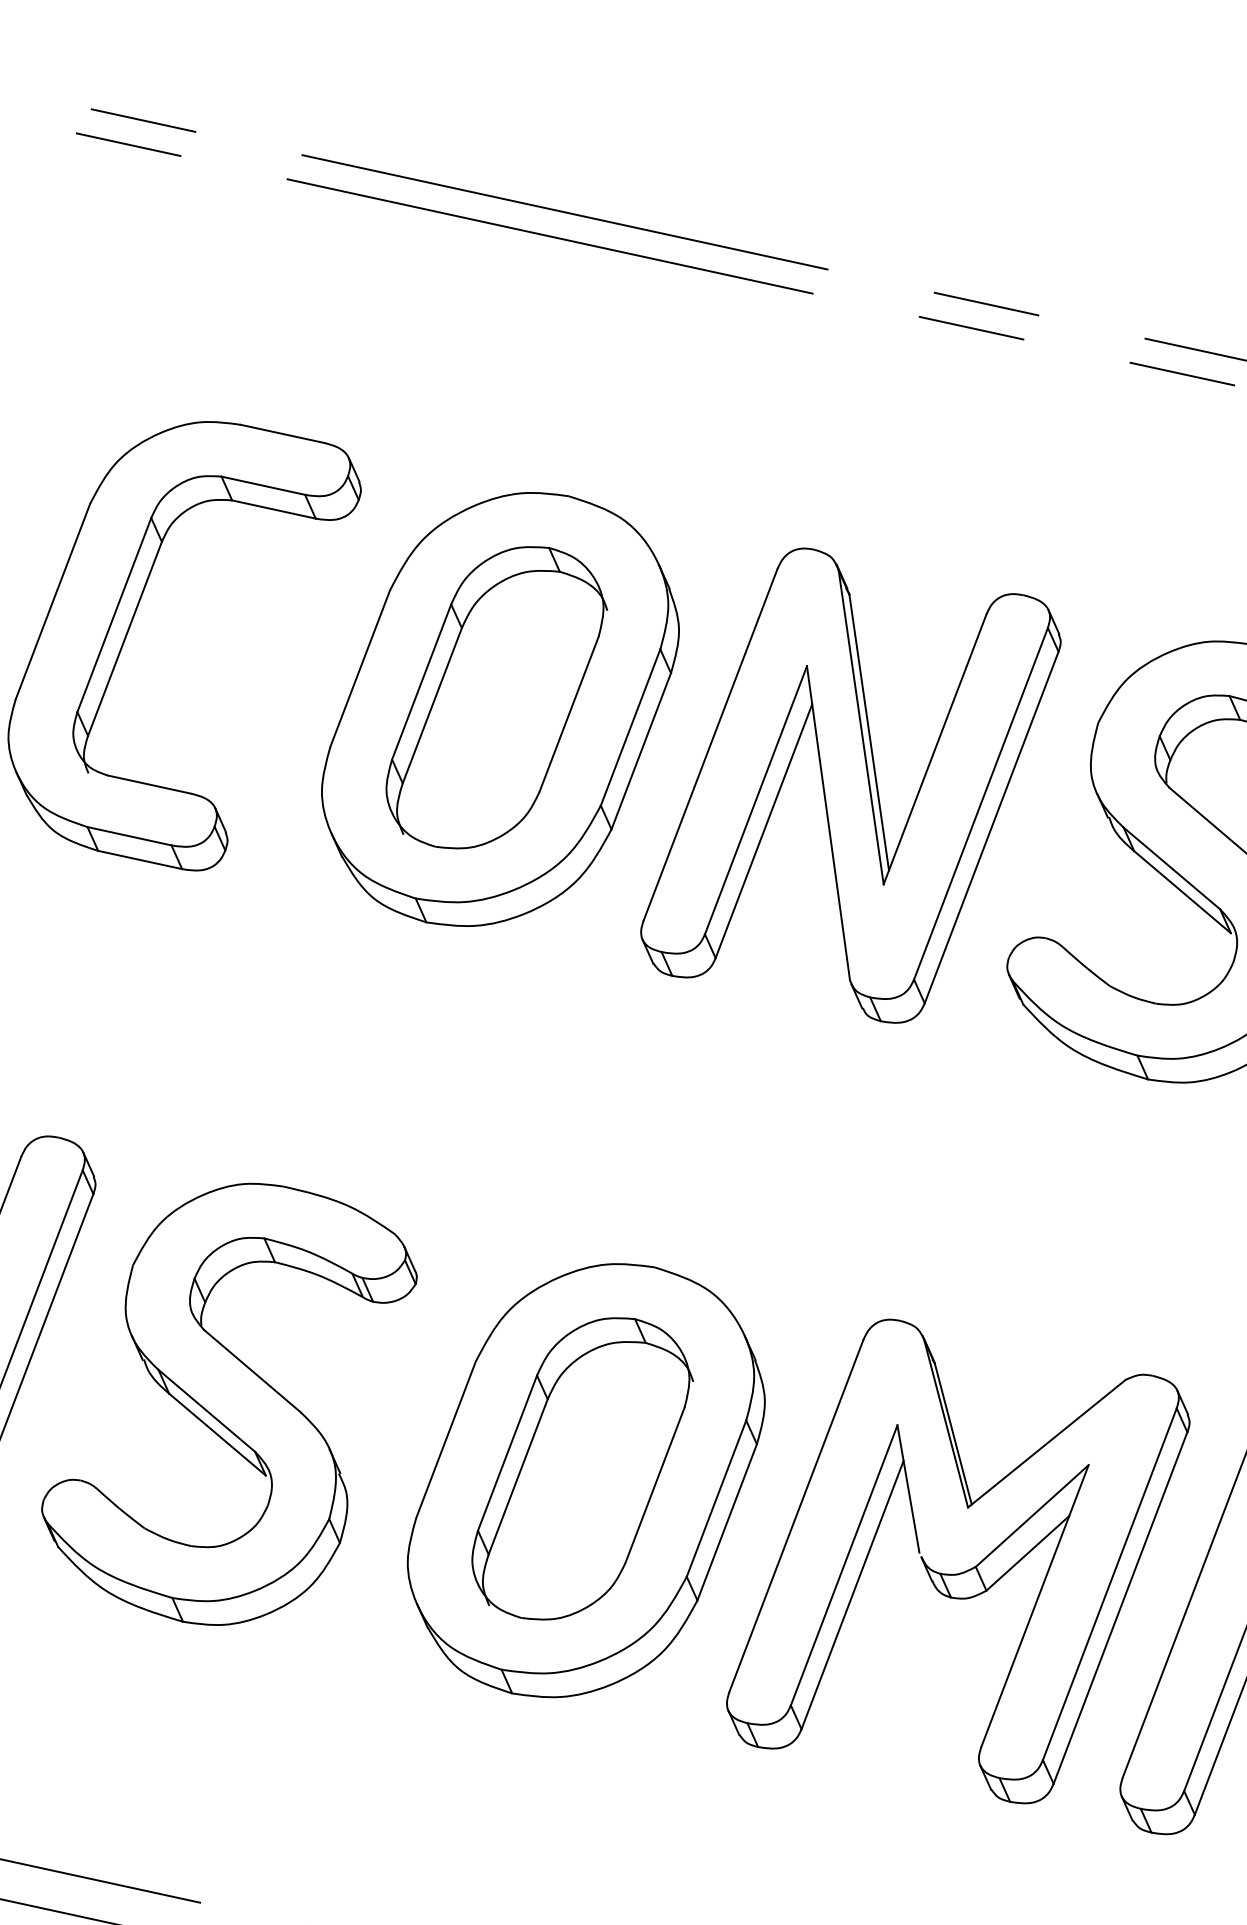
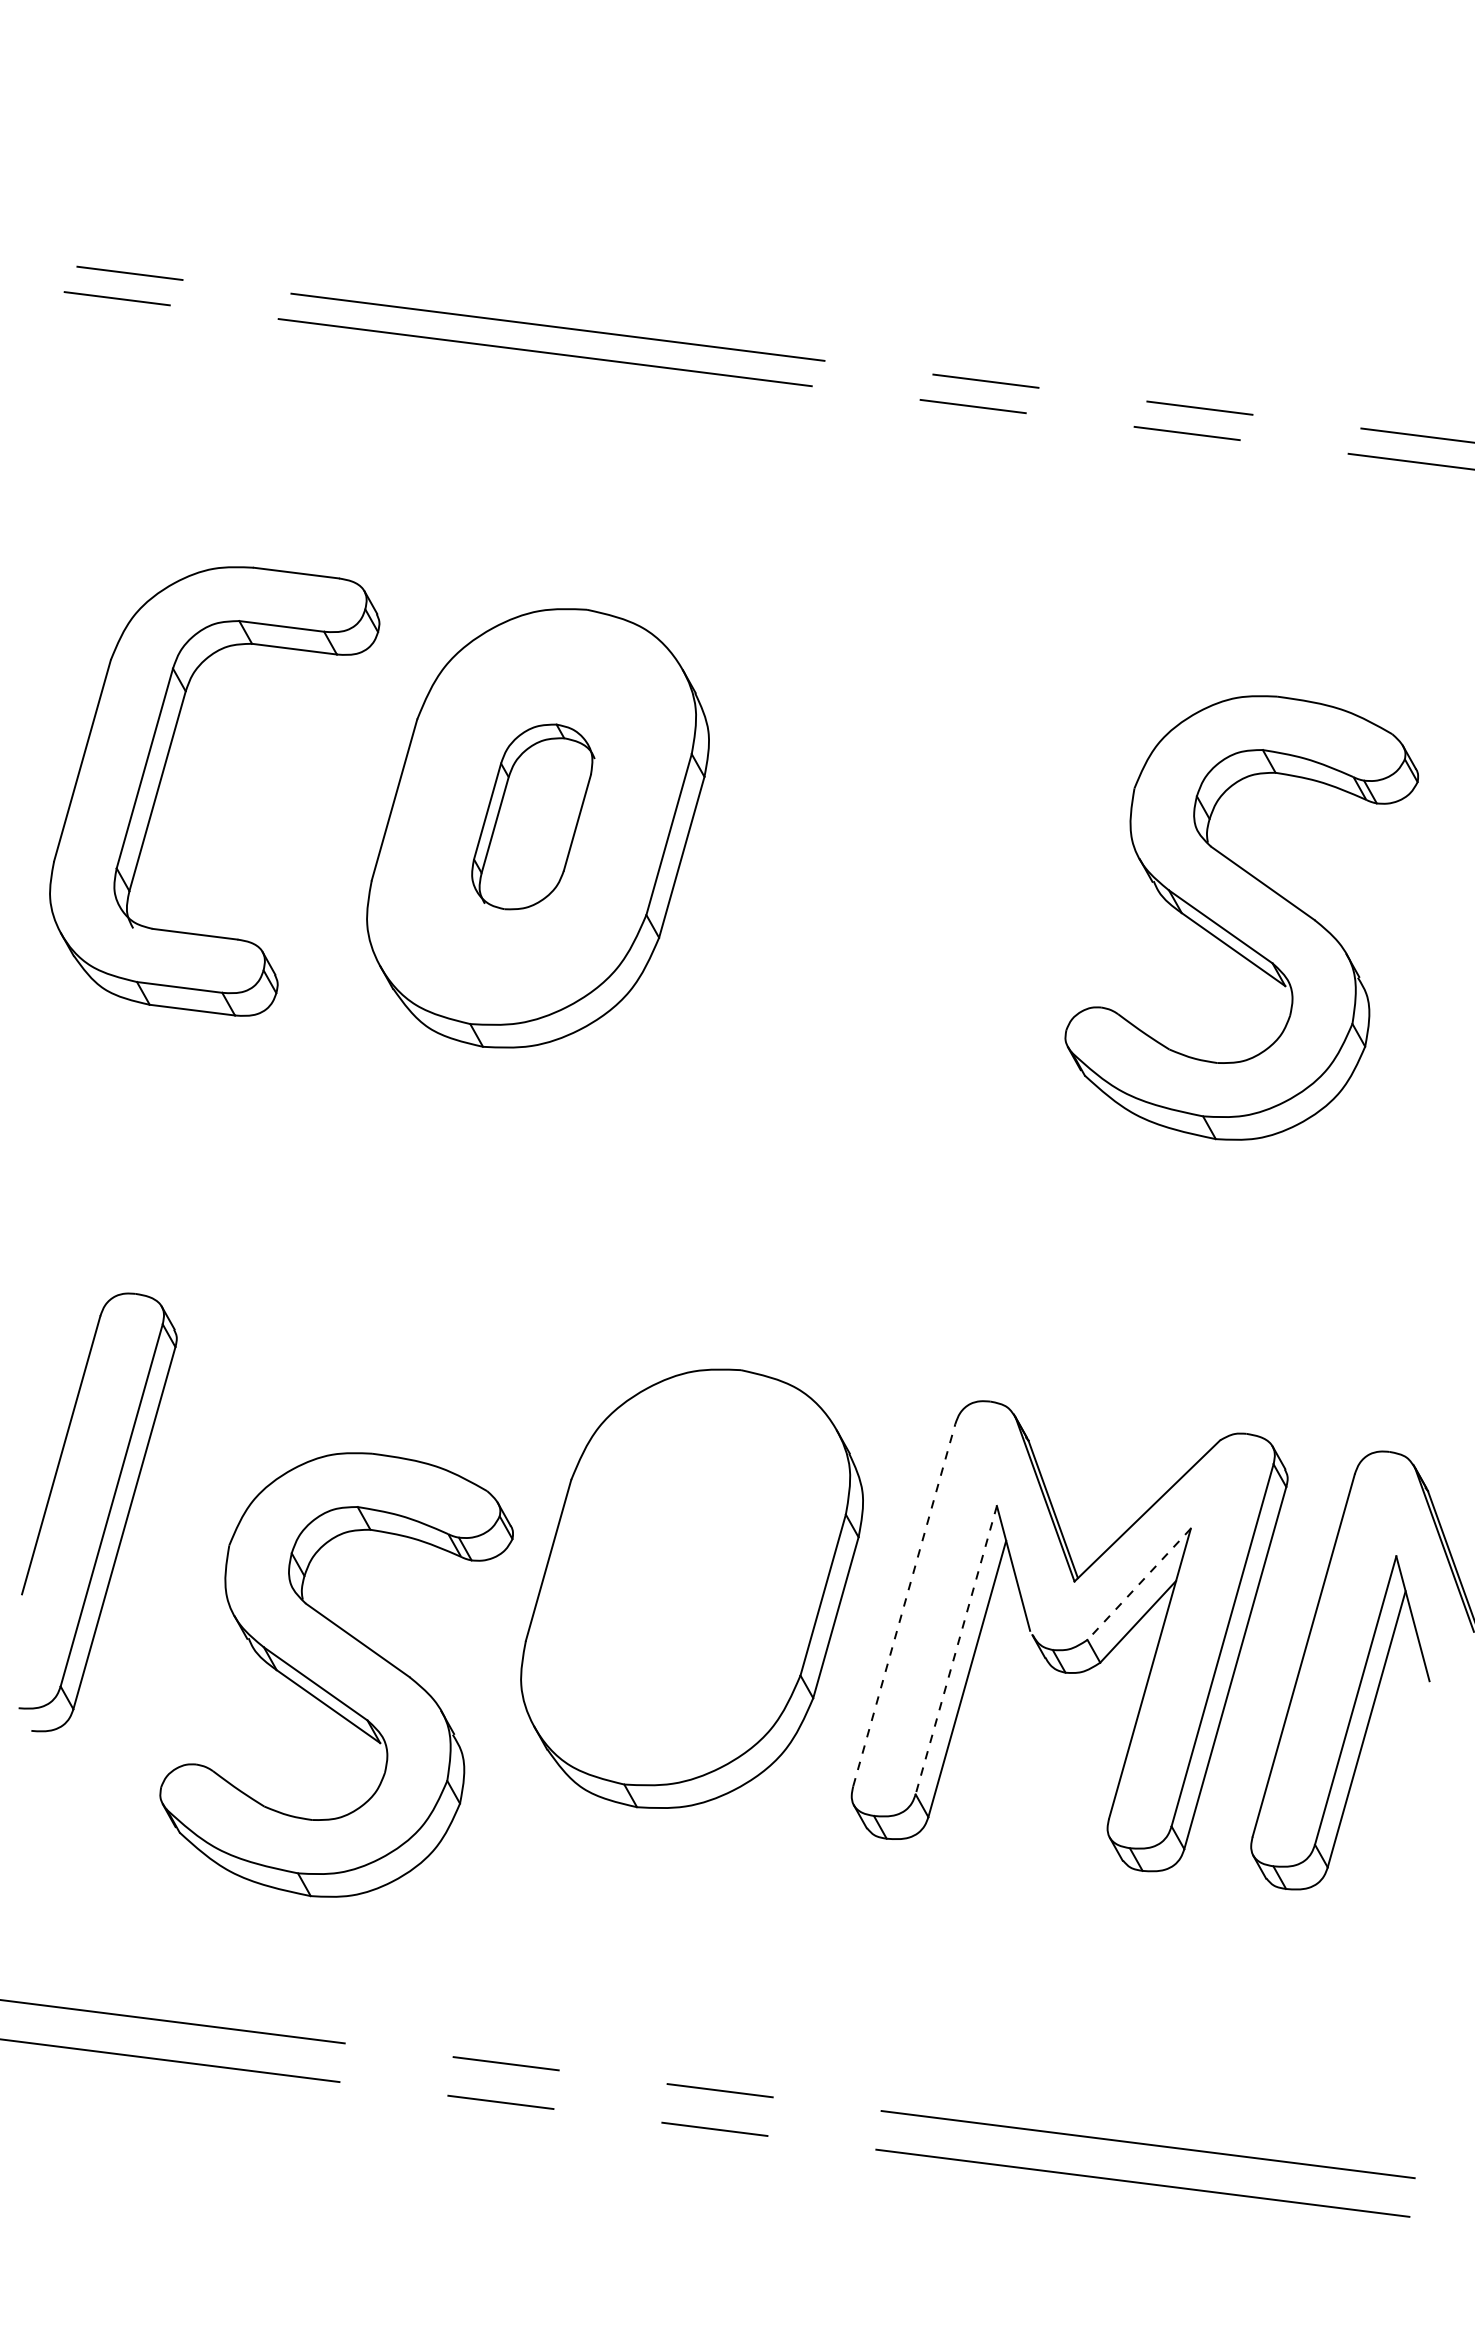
part: (497, 697) -> (533, 816), size x0.6
part: (850, 785) -> (893, 872), removed
part: (228, 1403) -> (336, 1674), moved
part: (582, 1469) -> (687, 1577), removed
line: (796, 1515) -> (904, 1604), solid -> dashed
line: (1032, 1516) -> (1139, 1584), solid -> dashed
line: (844, 1565) -> (956, 1650), solid -> dashed

